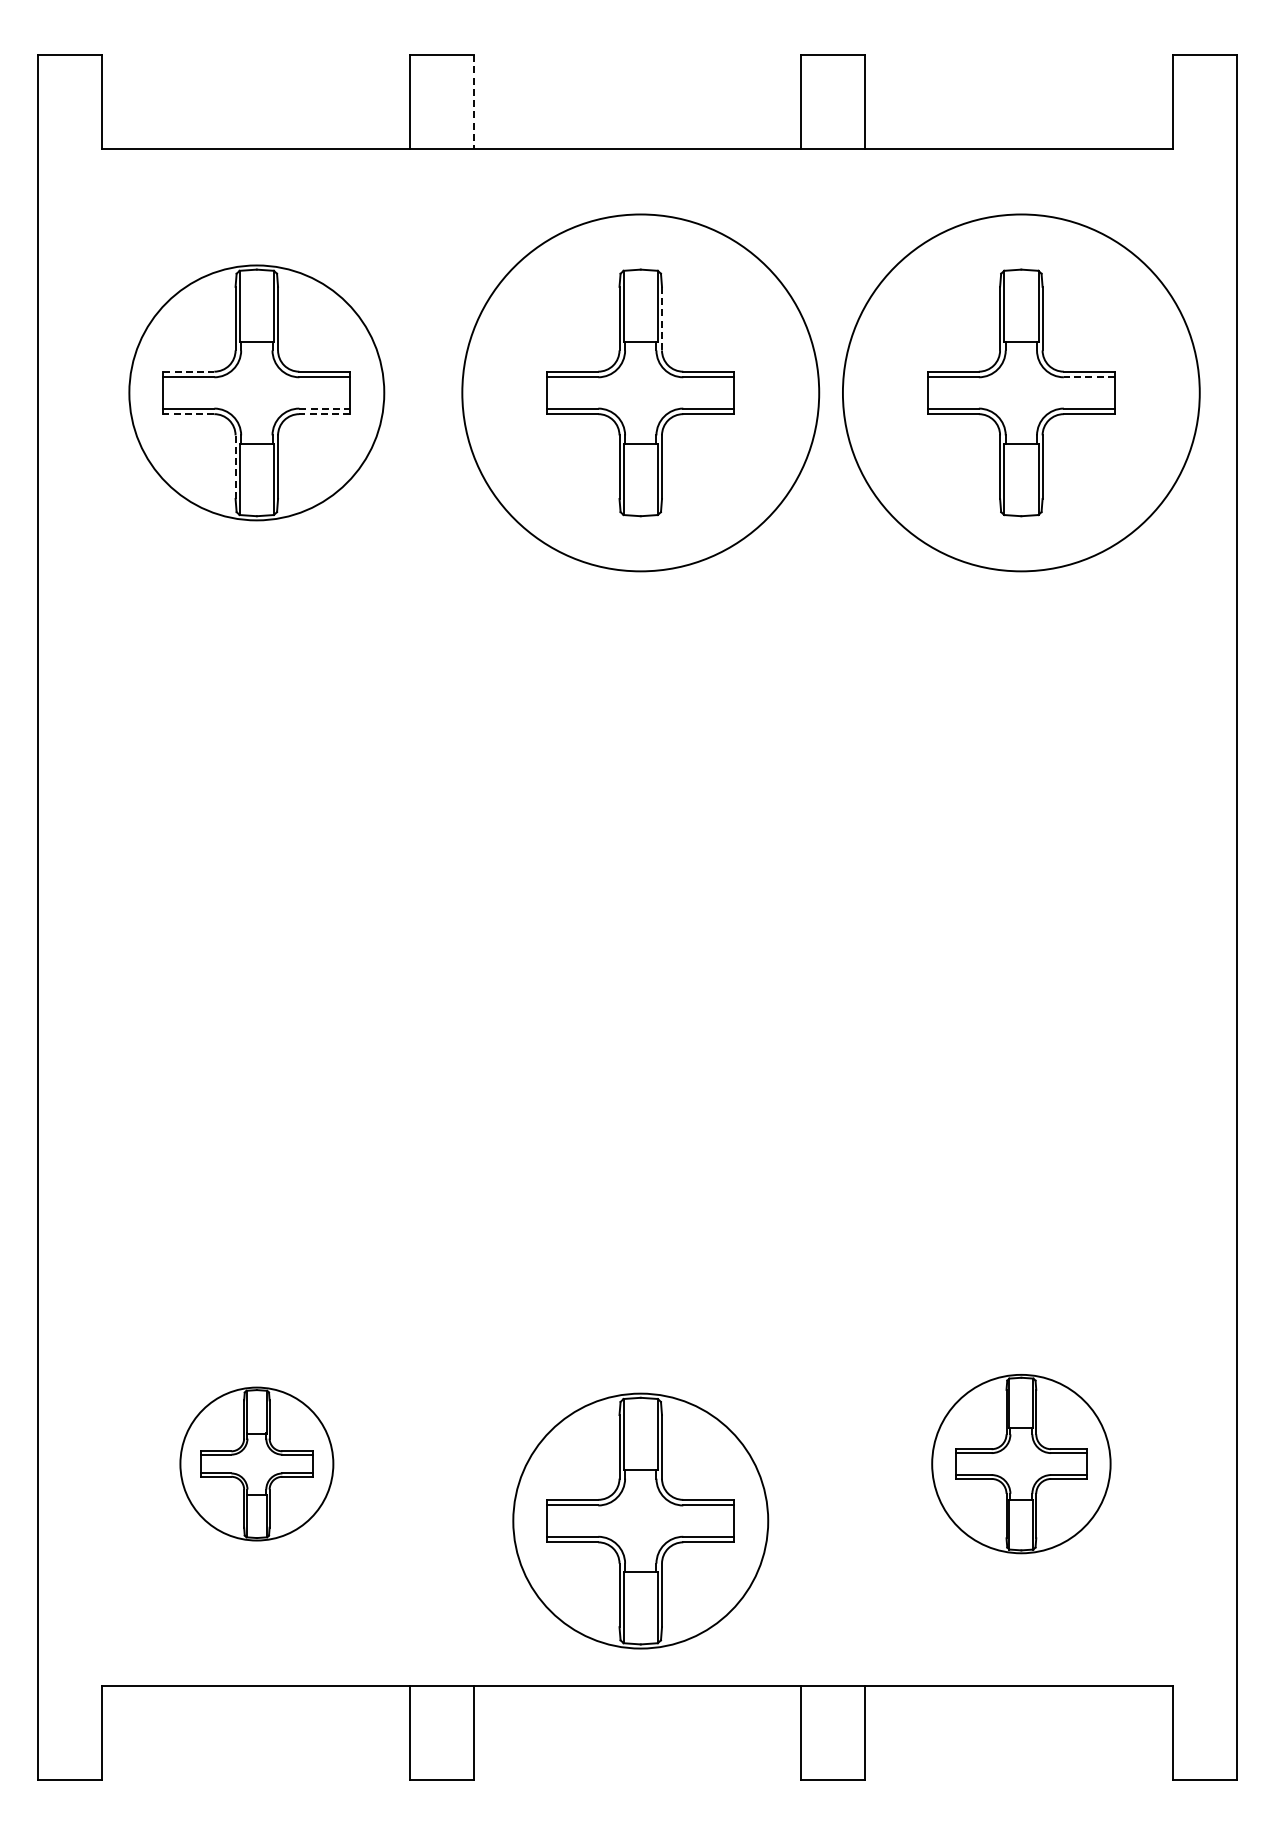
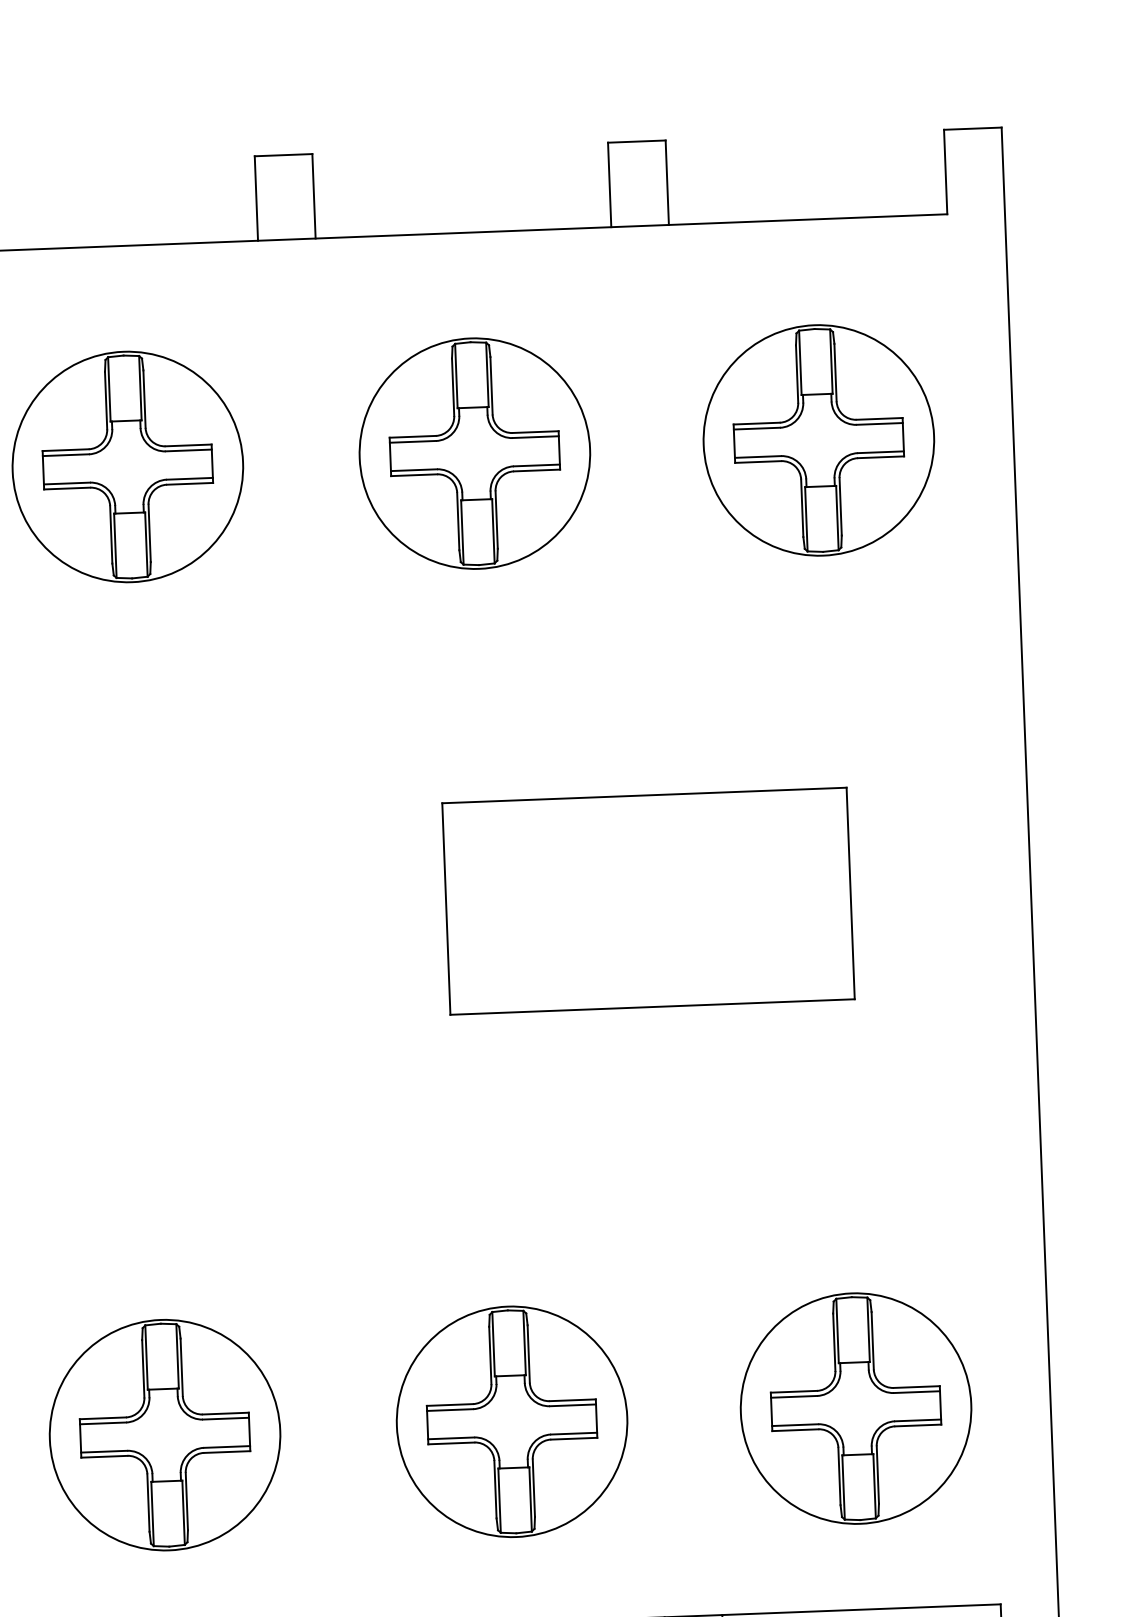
line: (473, 101) -> (313, 196), dashed -> solid
line: (662, 318) -> (491, 385), dashed -> solid
line: (189, 371) -> (66, 449), dashed -> solid
line: (1088, 377) -> (879, 424), dashed -> solid
circle: (640, 392) -> (474, 453), size x0.71
circle: (1020, 392) -> (818, 440), size x0.71
line: (325, 408) -> (190, 478), dashed -> solid
line: (188, 414) -> (66, 488), dashed -> solid
line: (324, 414) -> (189, 484), dashed -> solid
line: (235, 467) -> (111, 535), dashed -> solid
part: (813, 894) -> (648, 901), added
part: (256, 1463) -> (164, 1434), size x1.67
part: (1021, 1463) -> (856, 1408), size x1.43
part: (640, 1520) -> (511, 1421), moved

